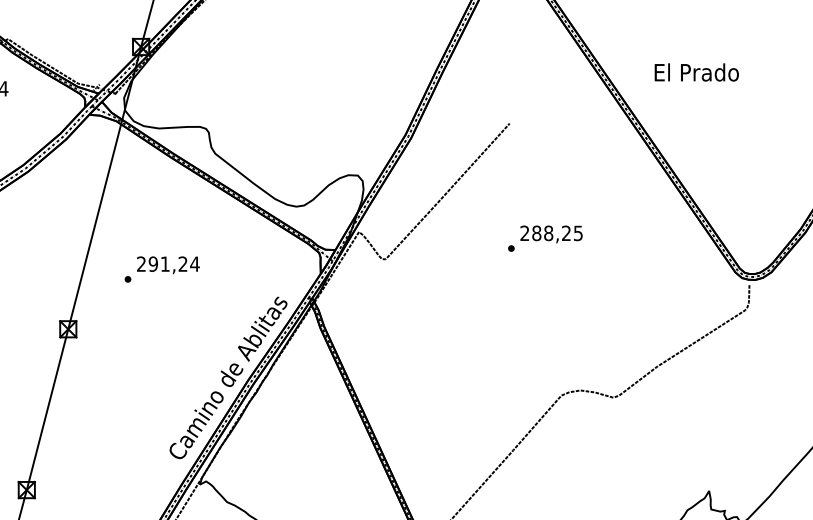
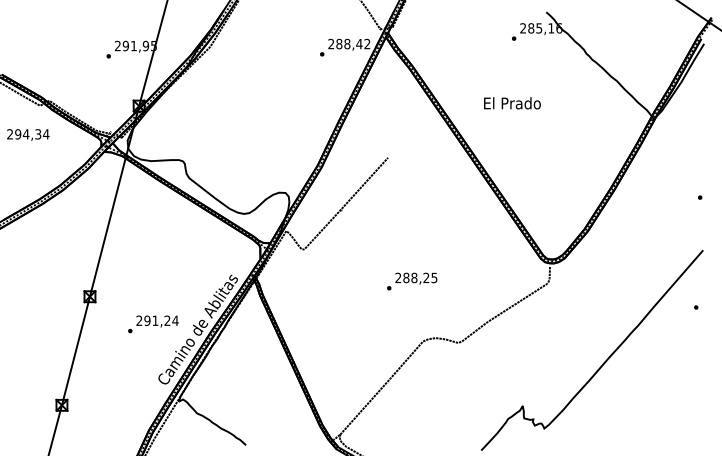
text: (696, 72) -> (512, 103), moved
text: (545, 238) -> (412, 281), moved
text: (162, 269) -> (153, 324), moved

